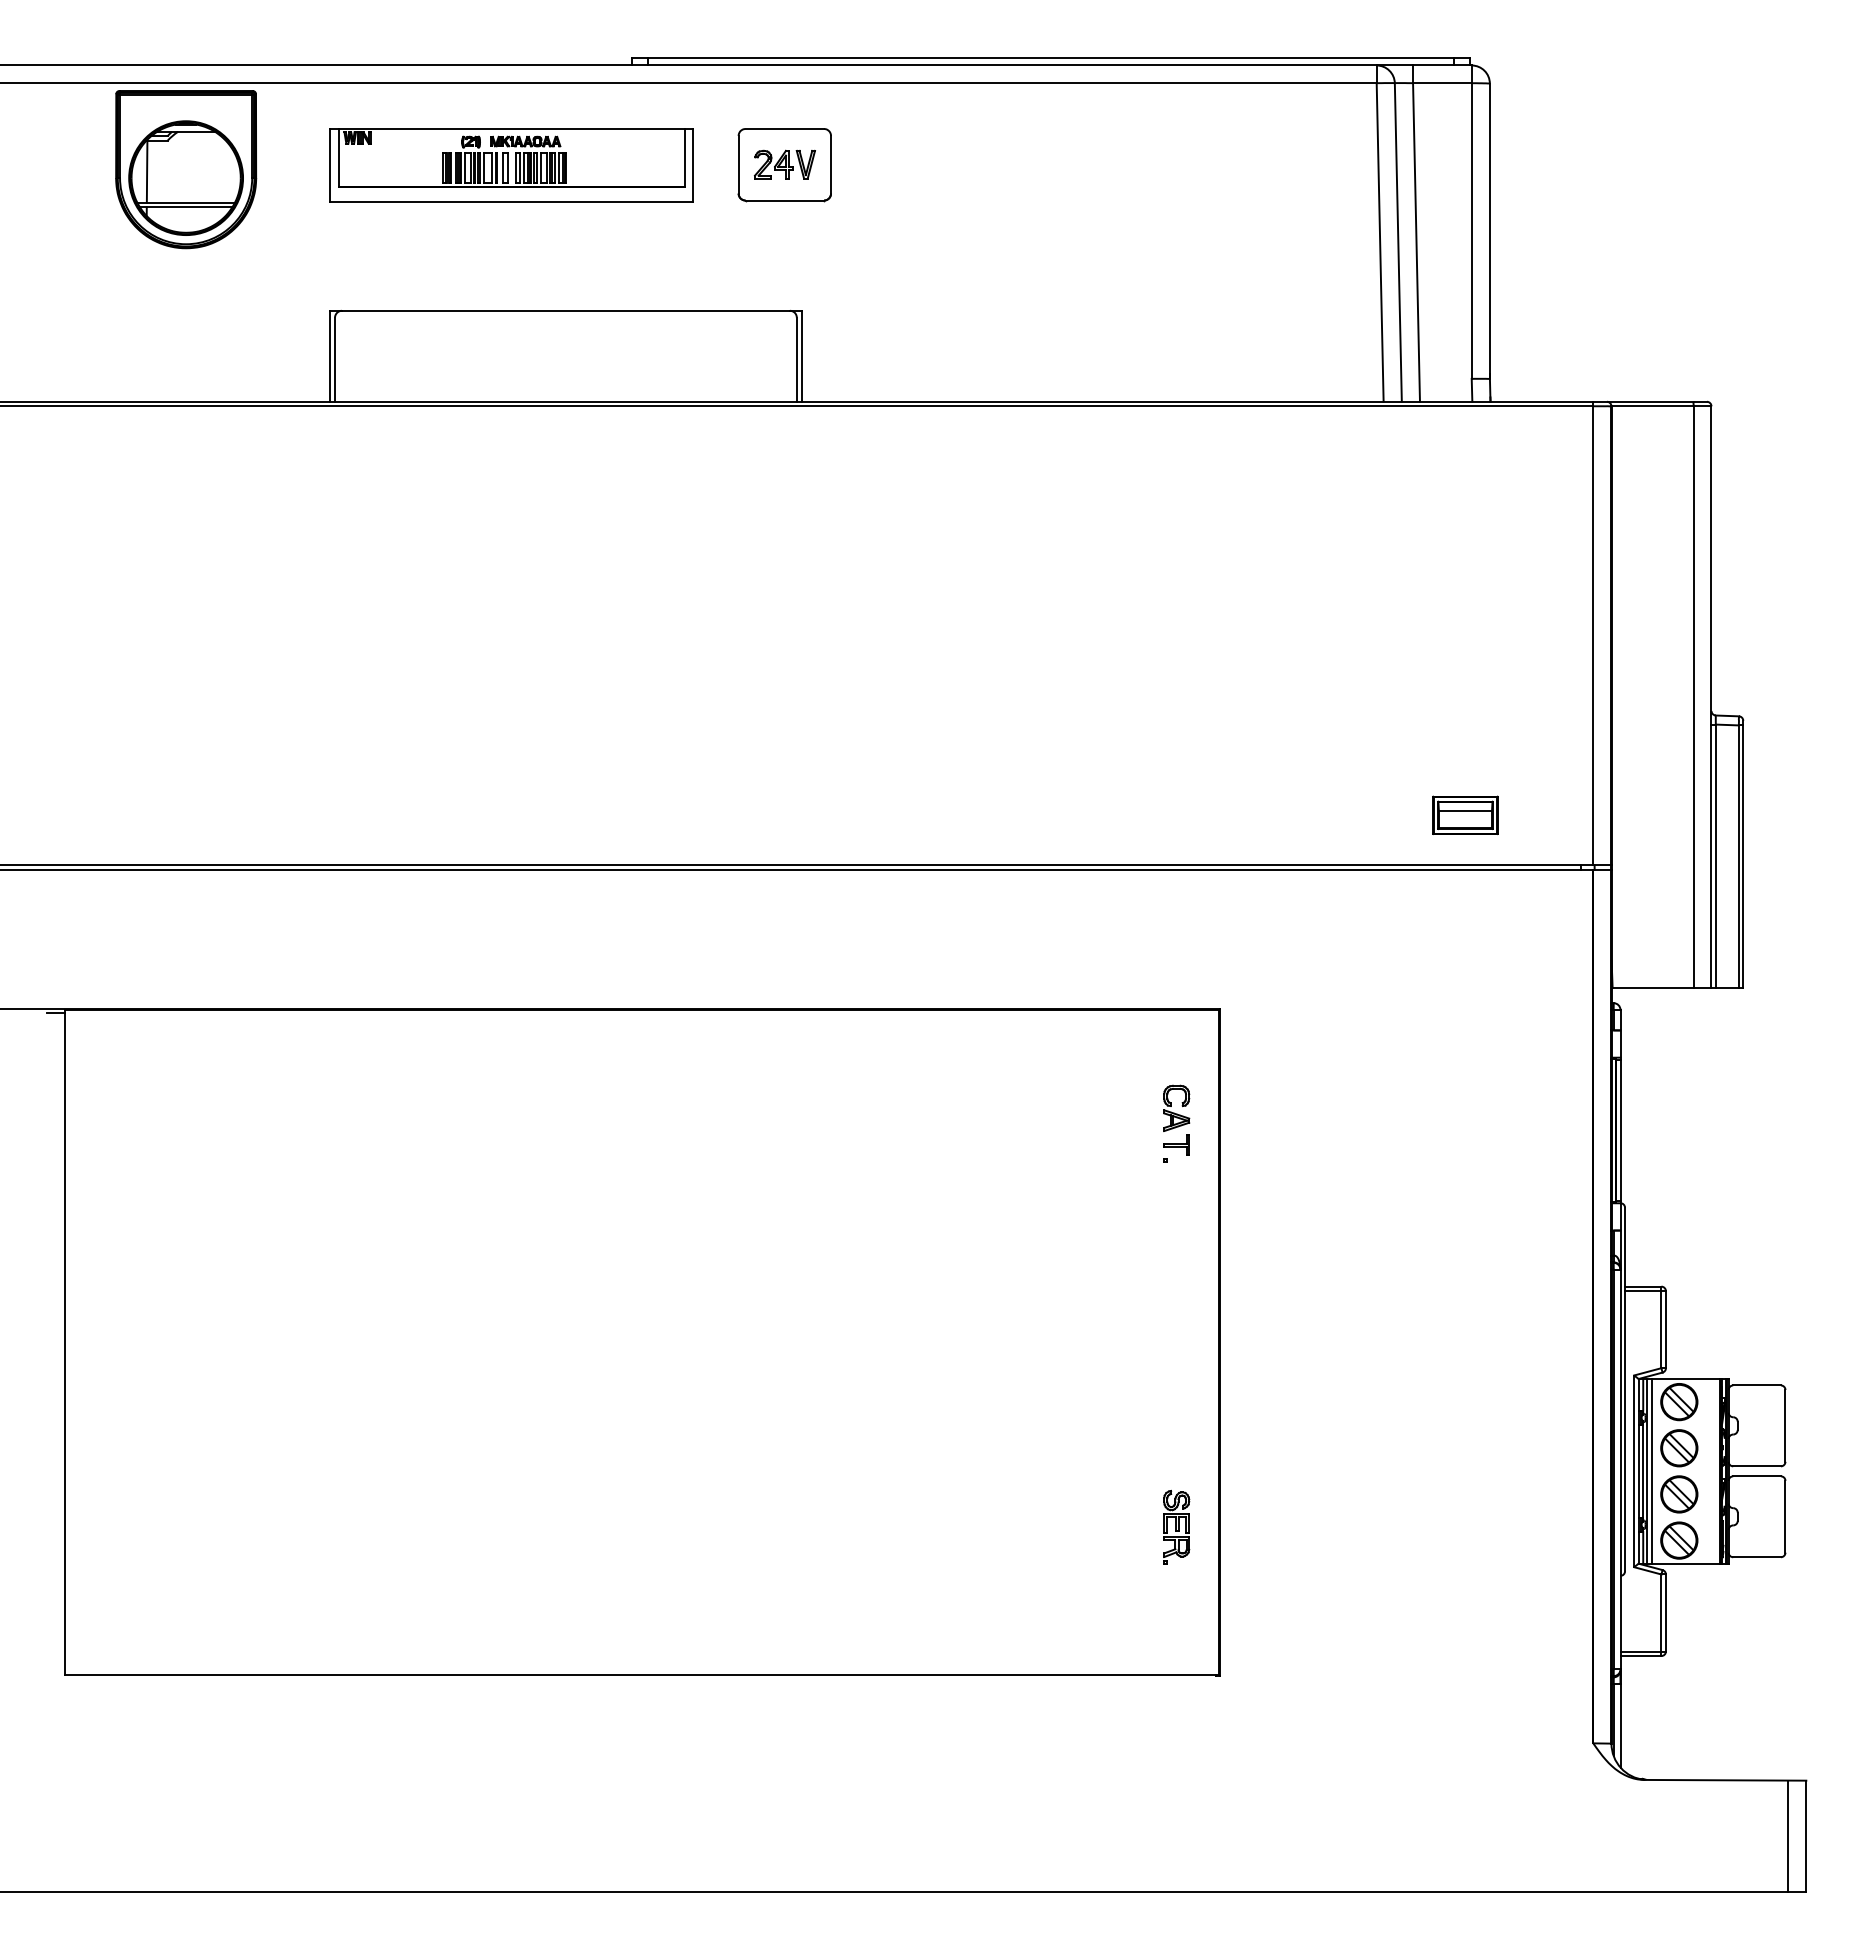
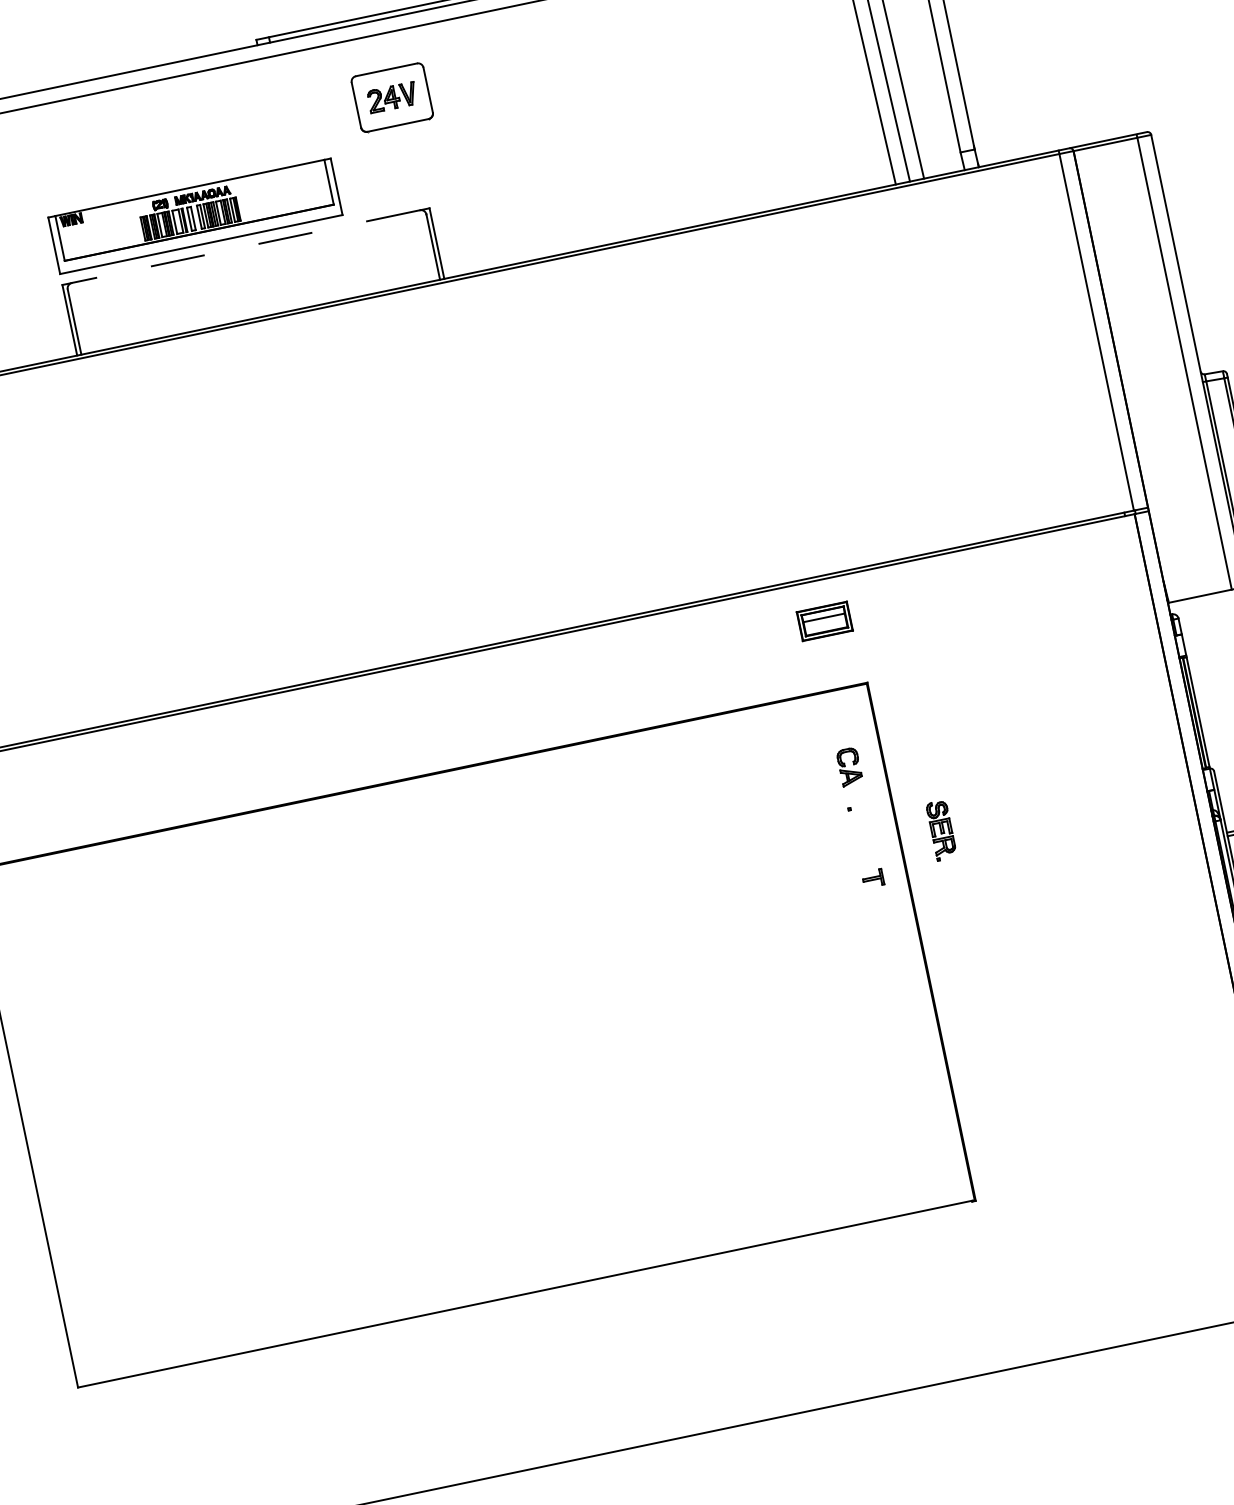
part: (511, 165) -> (195, 216), moved
line: (565, 310) -> (245, 246), solid -> dashed
part: (1465, 814) -> (824, 620), moved
part: (1176, 1144) -> (872, 878), moved
part: (1176, 1527) -> (941, 830), moved

